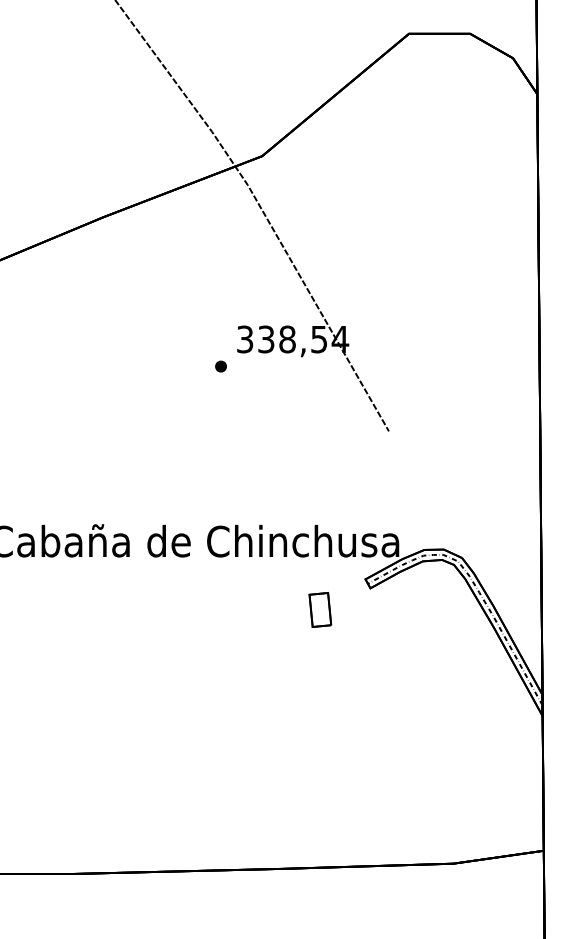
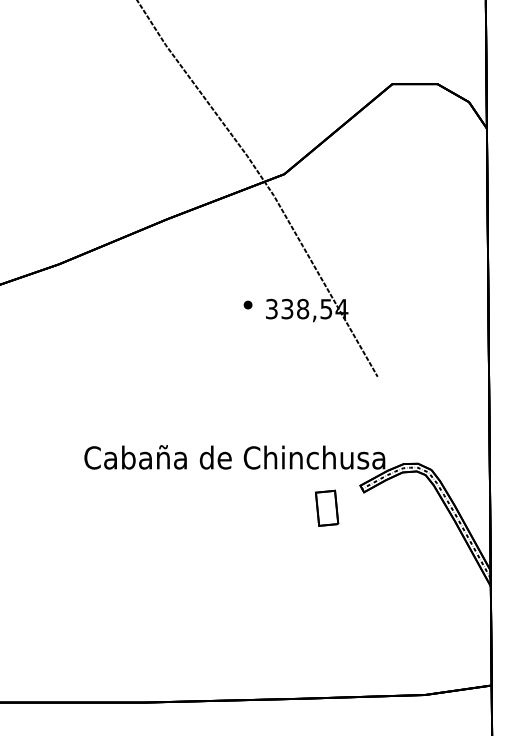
part: (220, 365) -> (247, 304), moved
part: (320, 608) -> (327, 507), size x1.4

